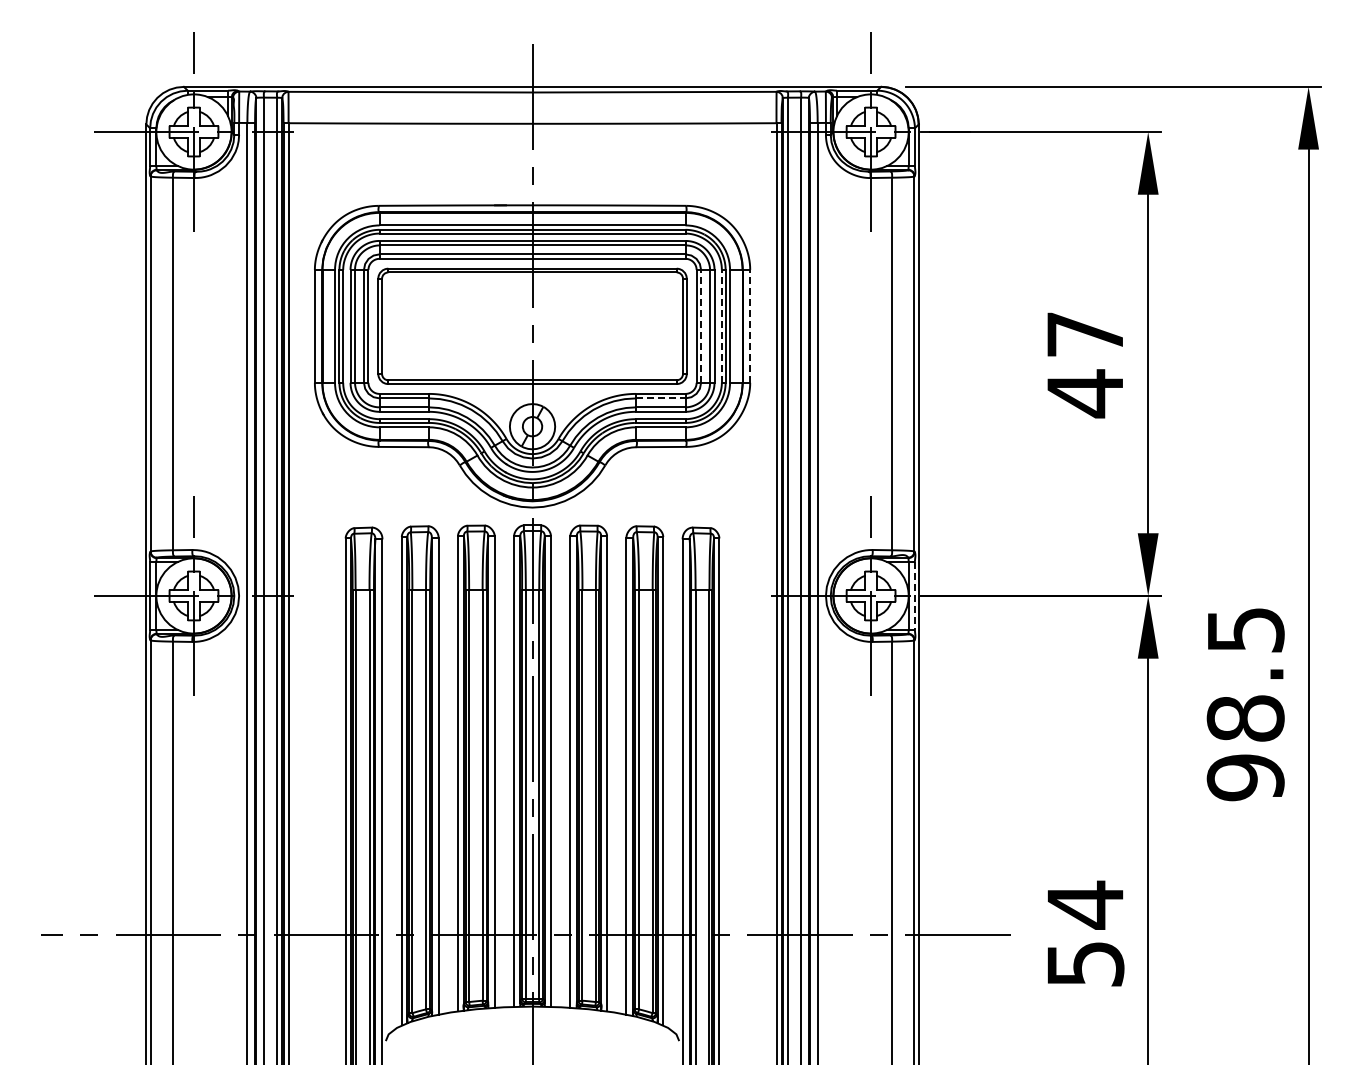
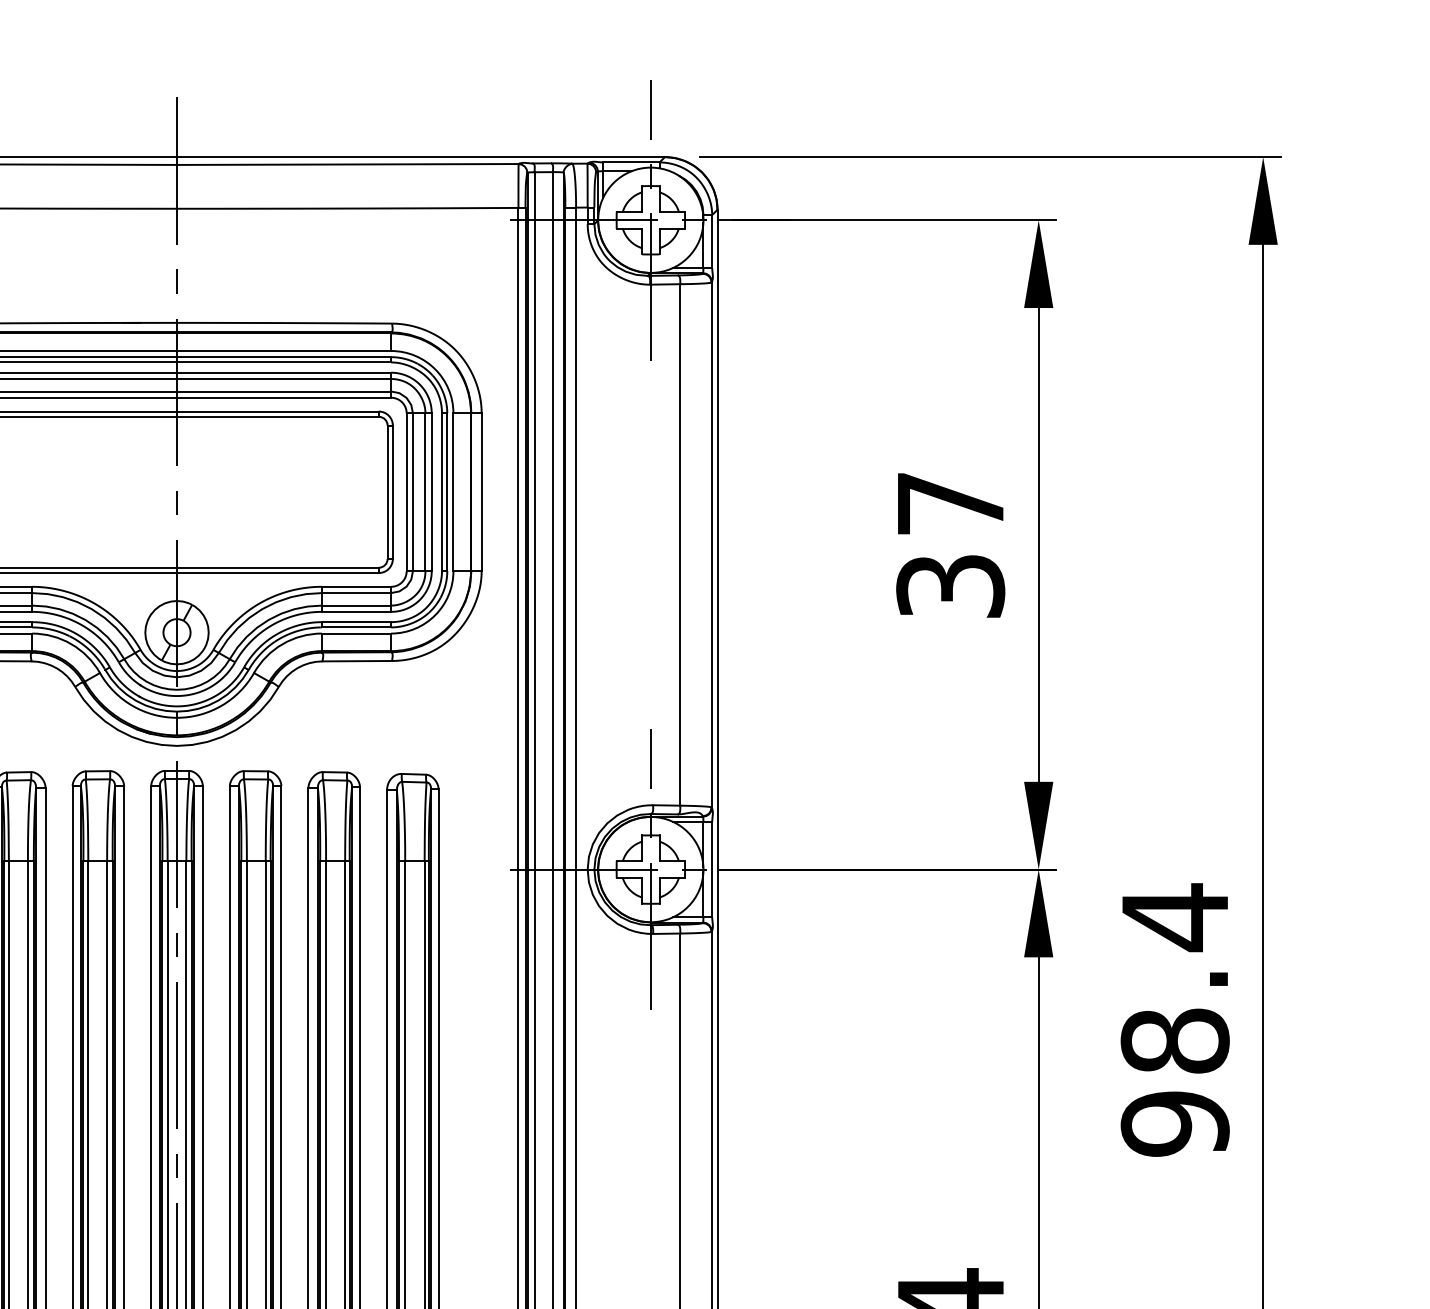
line: (701, 325) -> (413, 491), dashed -> solid
line: (721, 325) -> (441, 491), dashed -> solid
line: (750, 325) -> (482, 491), dashed -> solid
text: (1085, 393) -> (950, 586), 47 -> 37
line: (660, 398) -> (356, 593), dashed -> solid
line: (914, 596) -> (711, 870), dashed -> solid
text: (1246, 629) -> (1176, 916), 98.5 -> 98.4

